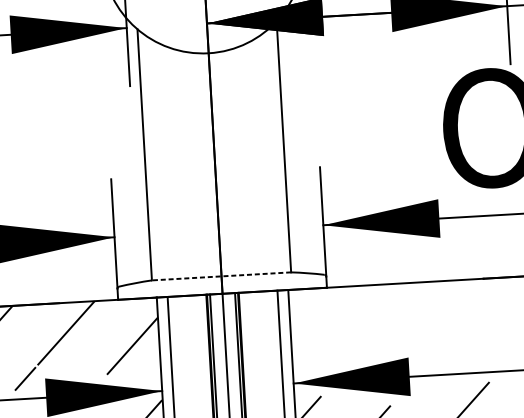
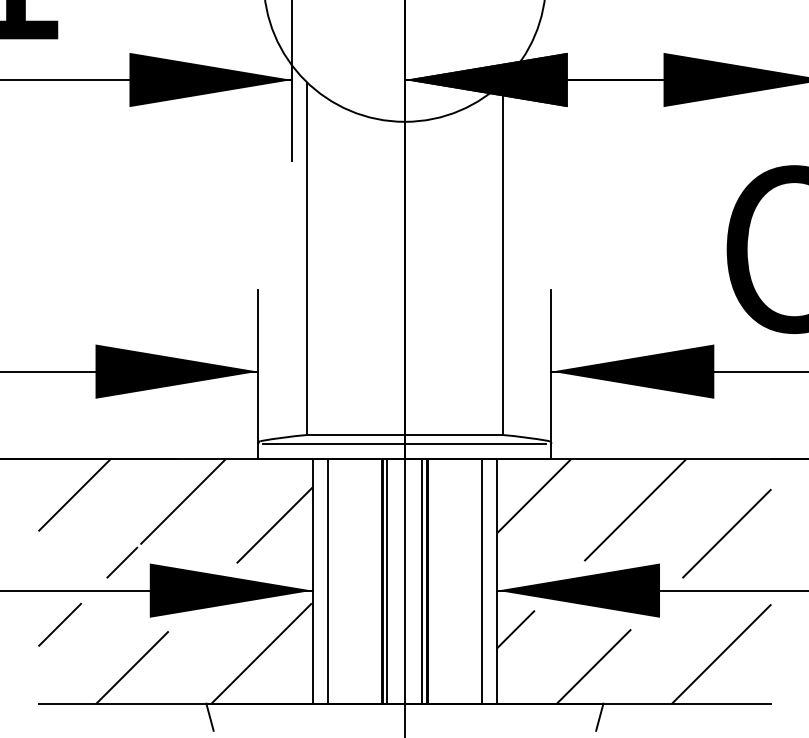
line: (221, 276) -> (404, 435), dashed -> solid
line: (221, 282) -> (404, 443), added
hatch: (388, 326) -> (634, 518), added

